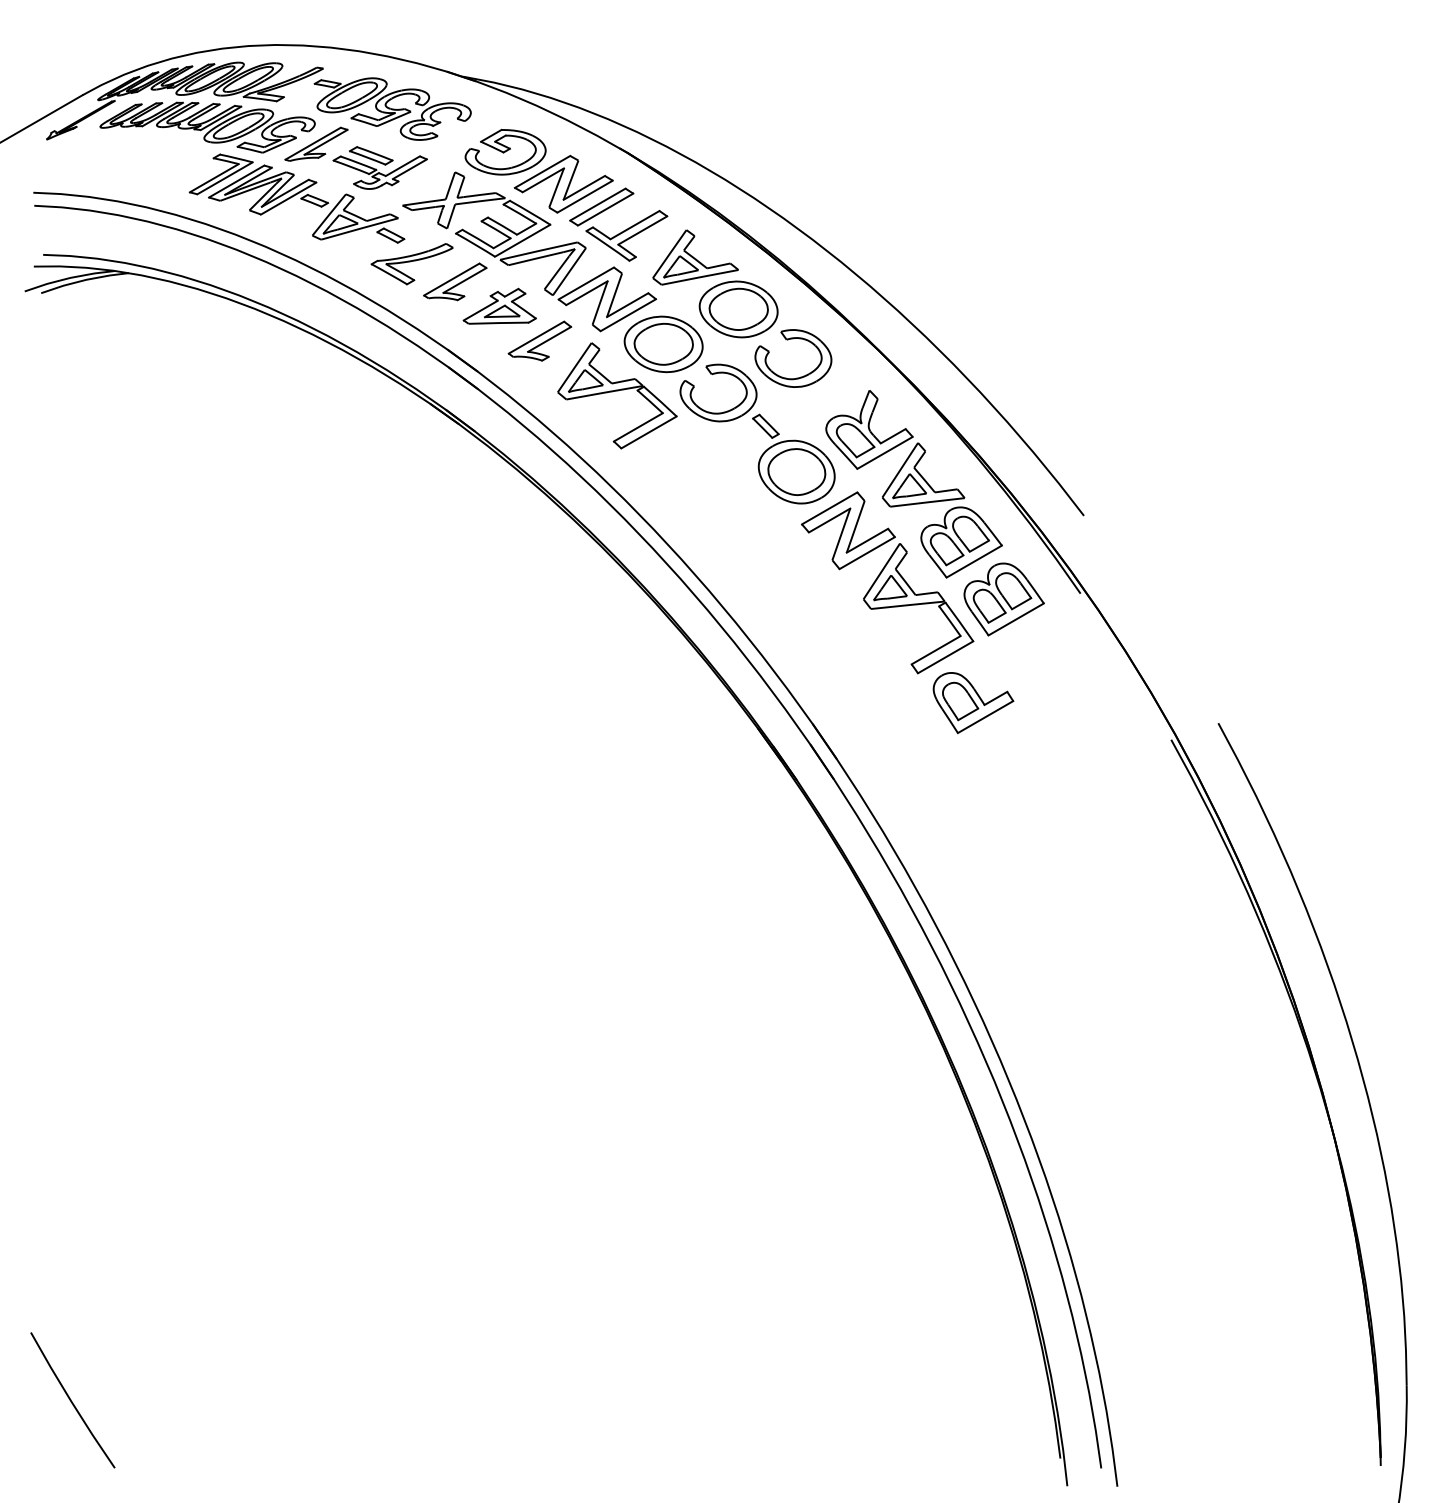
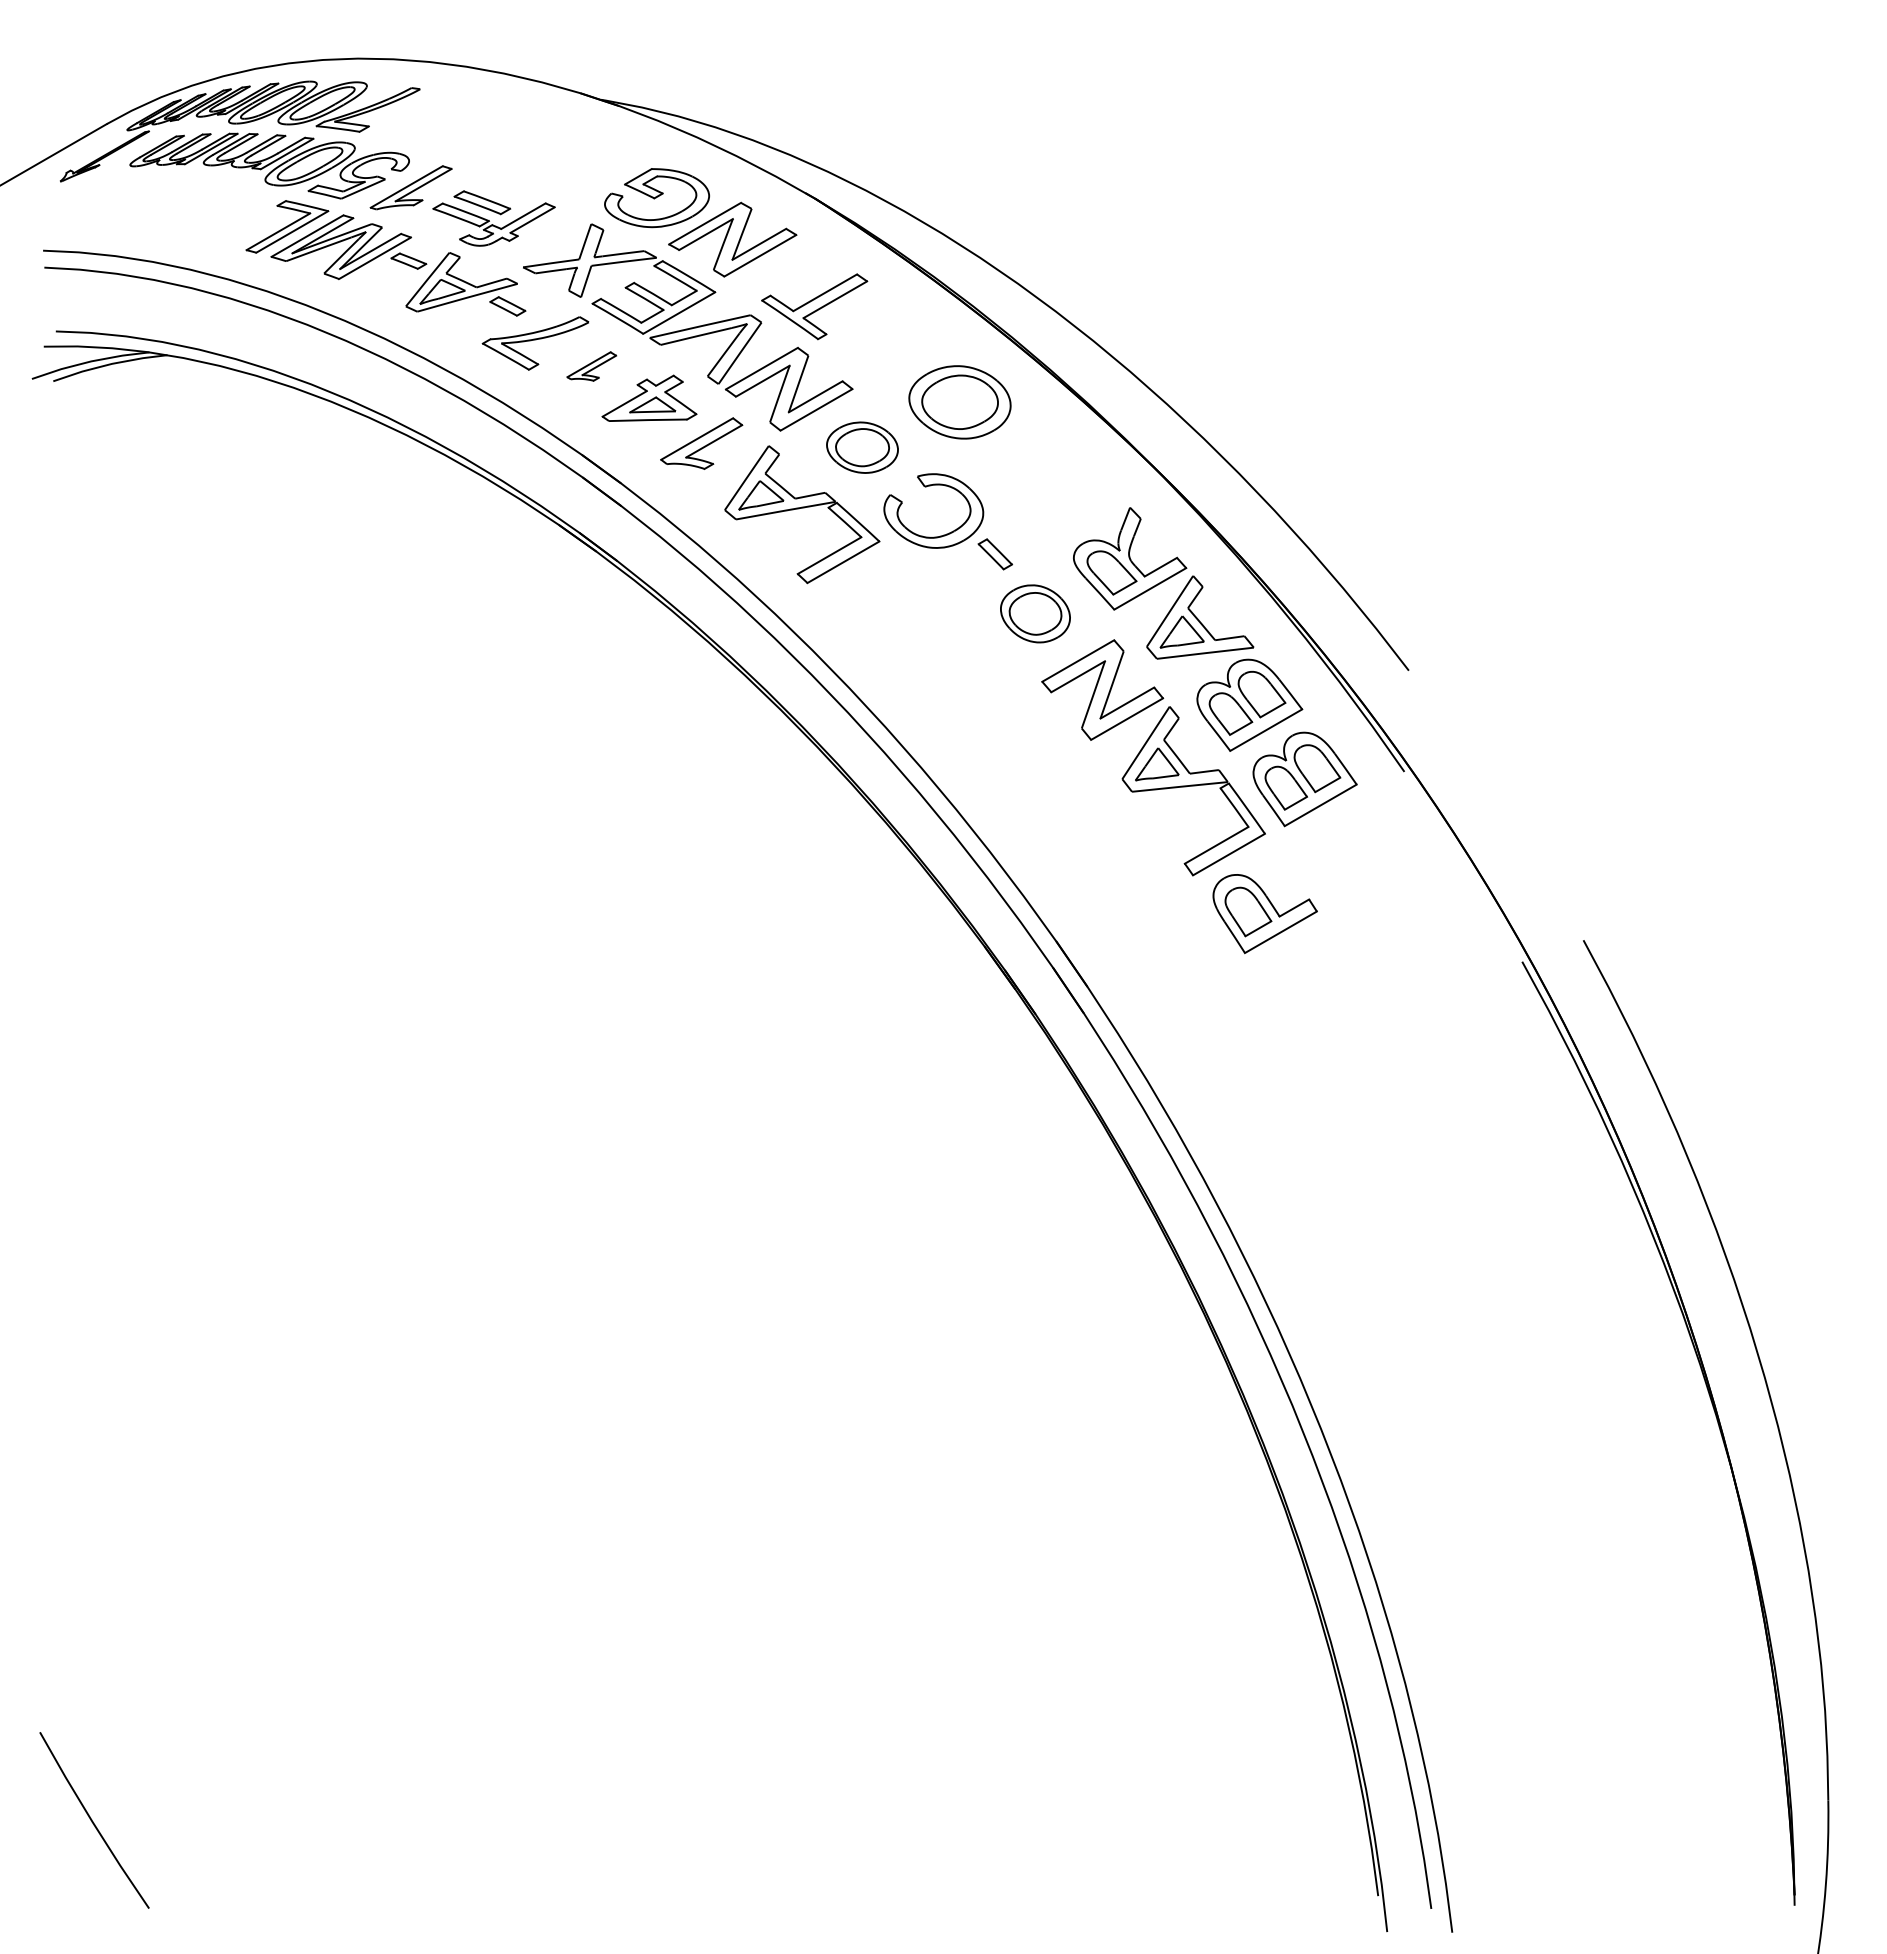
part: (392, 108) -> (510, 141), removed
part: (601, 207) -> (781, 269), removed
part: (695, 257) -> (904, 334), removed
part: (455, 281) -> (591, 366), size x0.6
part: (788, 340) -> (1024, 442), removed
part: (663, 344) -> (862, 447), size x0.7
part: (796, 471) -> (1035, 613), size x0.7

